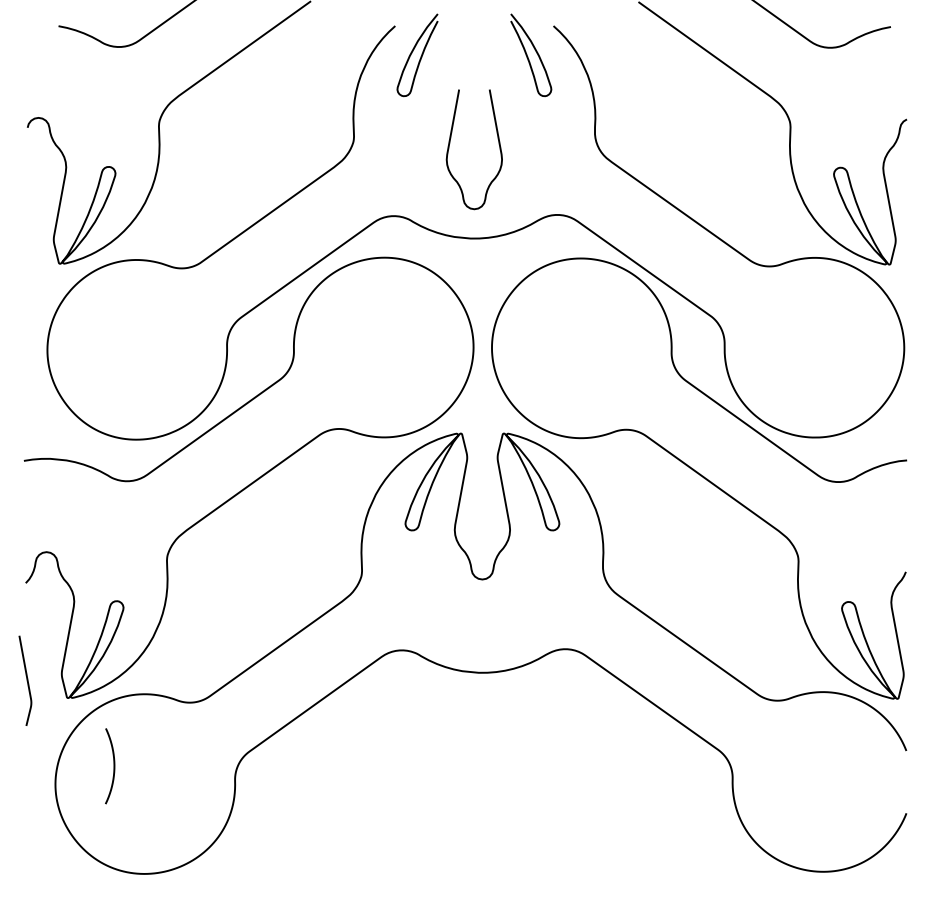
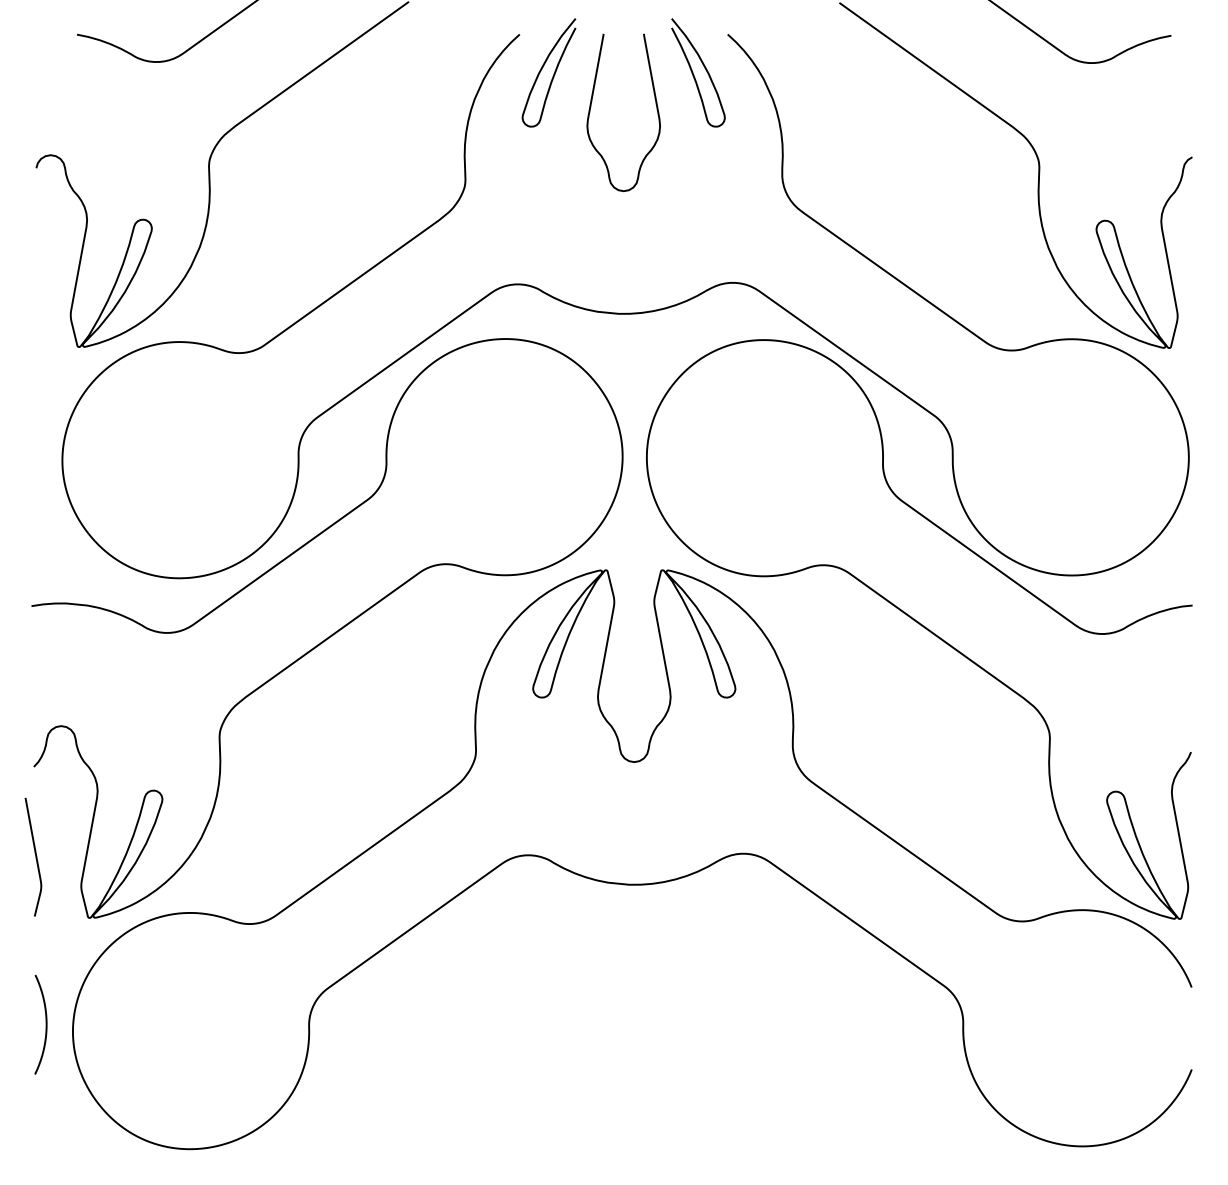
curve: (450, 143) -> (592, 104), moved
curve: (26, 680) -> (34, 856), moved
curve: (113, 766) -> (45, 1025), moved

